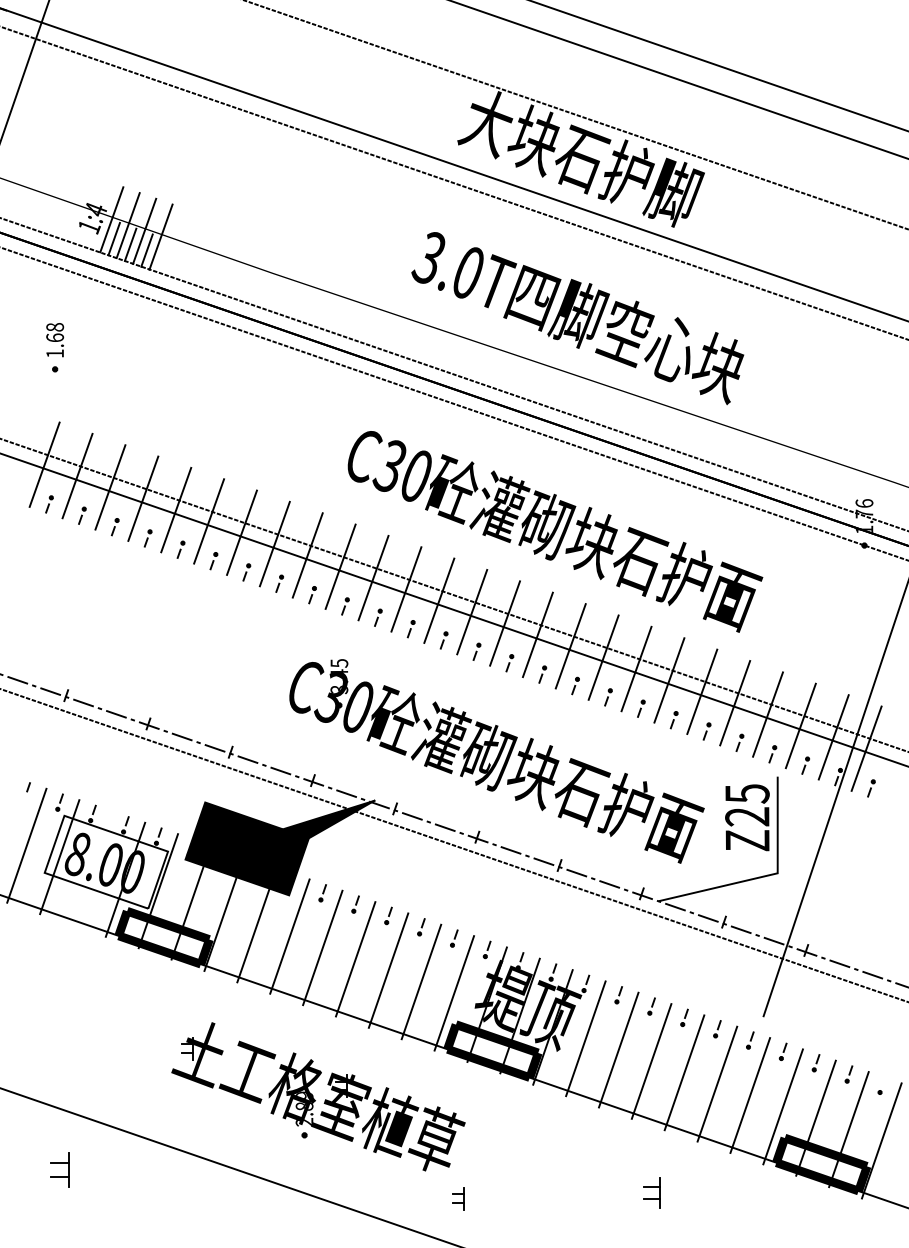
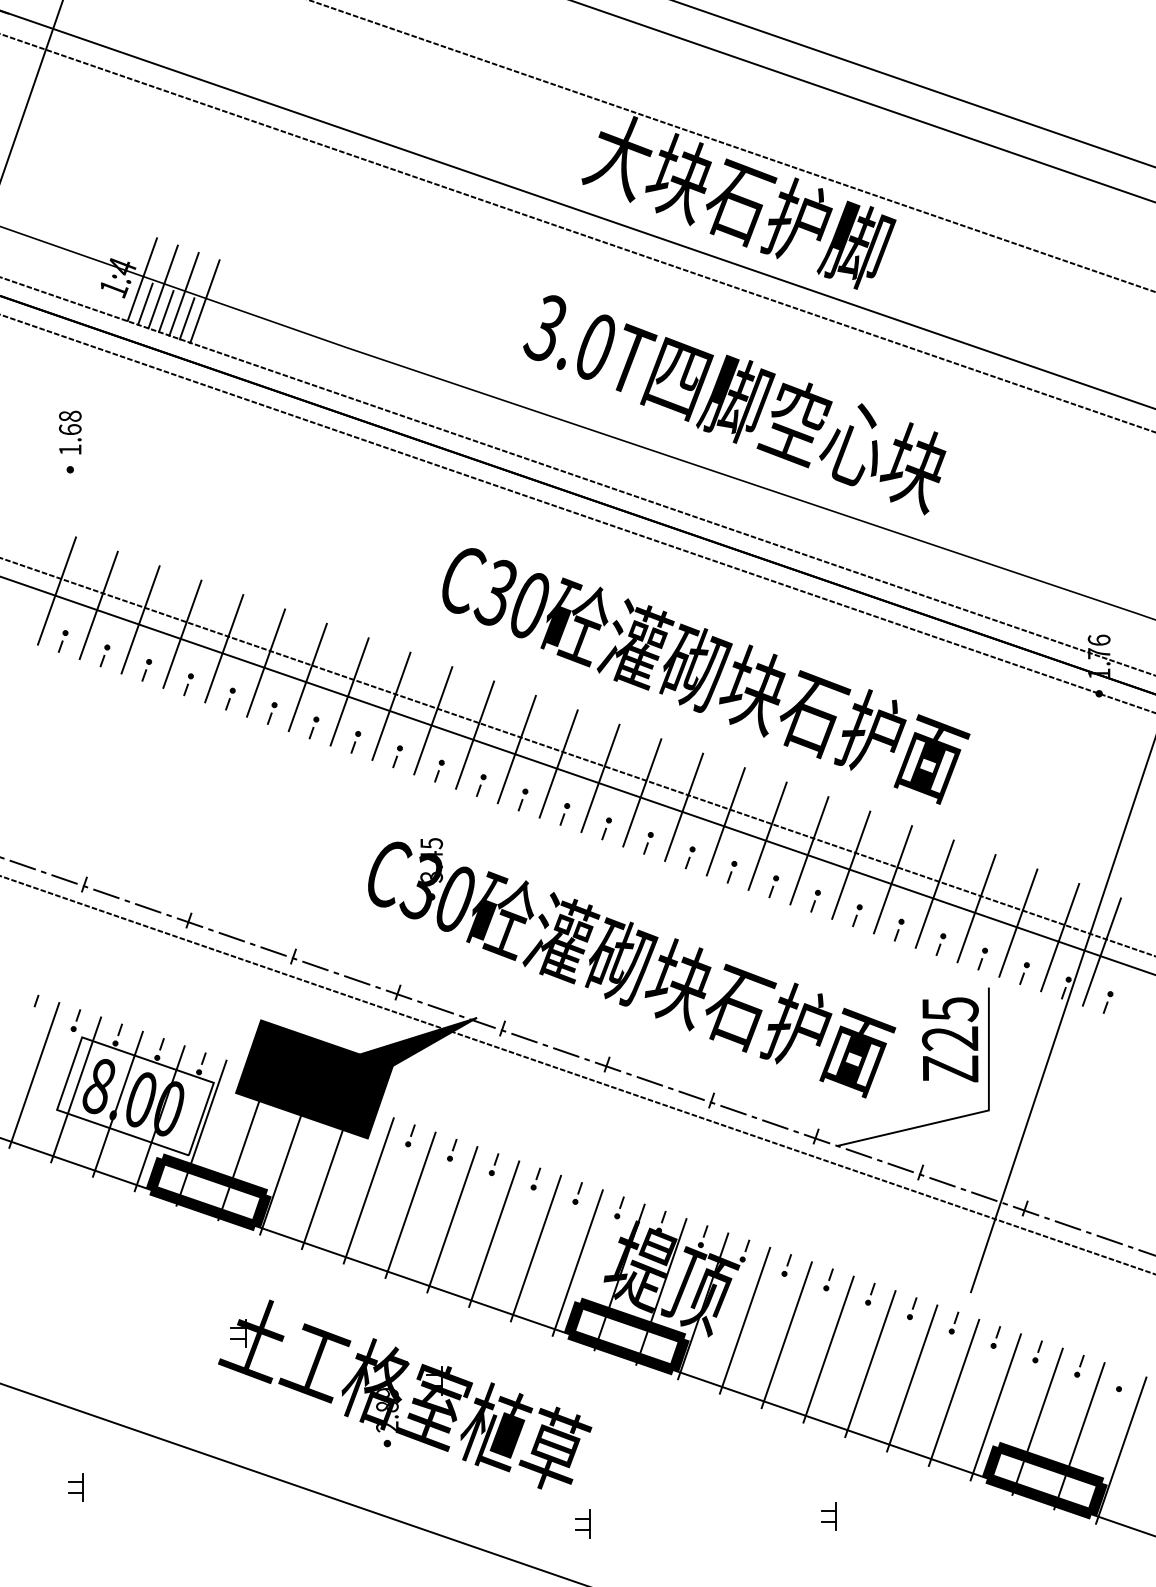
line: (92, 867) -> (117, 1103), added
part: (59, 1169) -> (75, 1487), size x0.62
part: (651, 1192) -> (828, 1516), size x0.71

